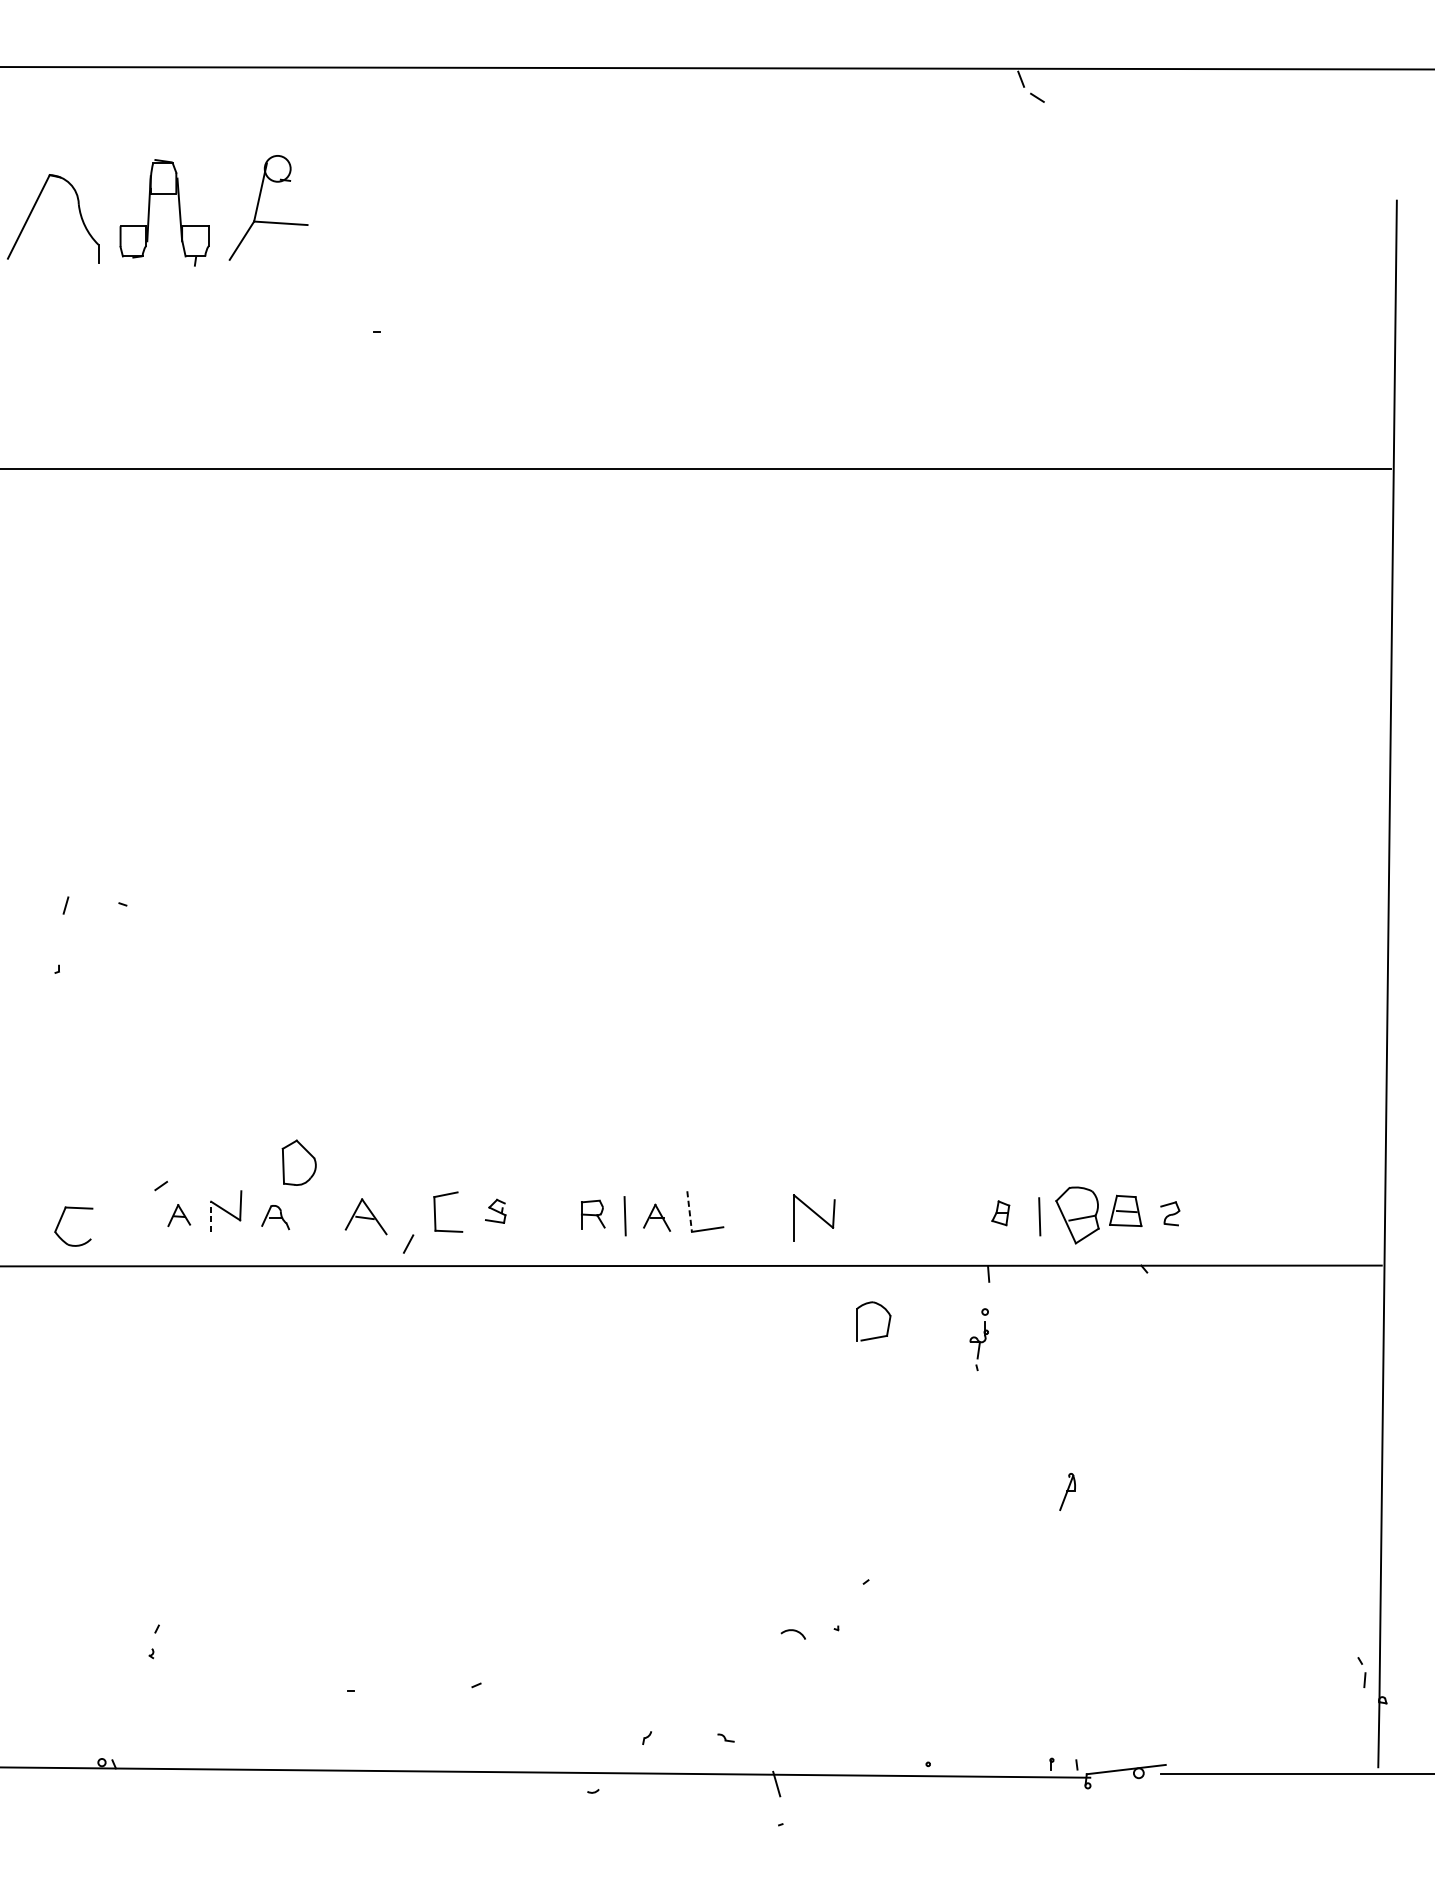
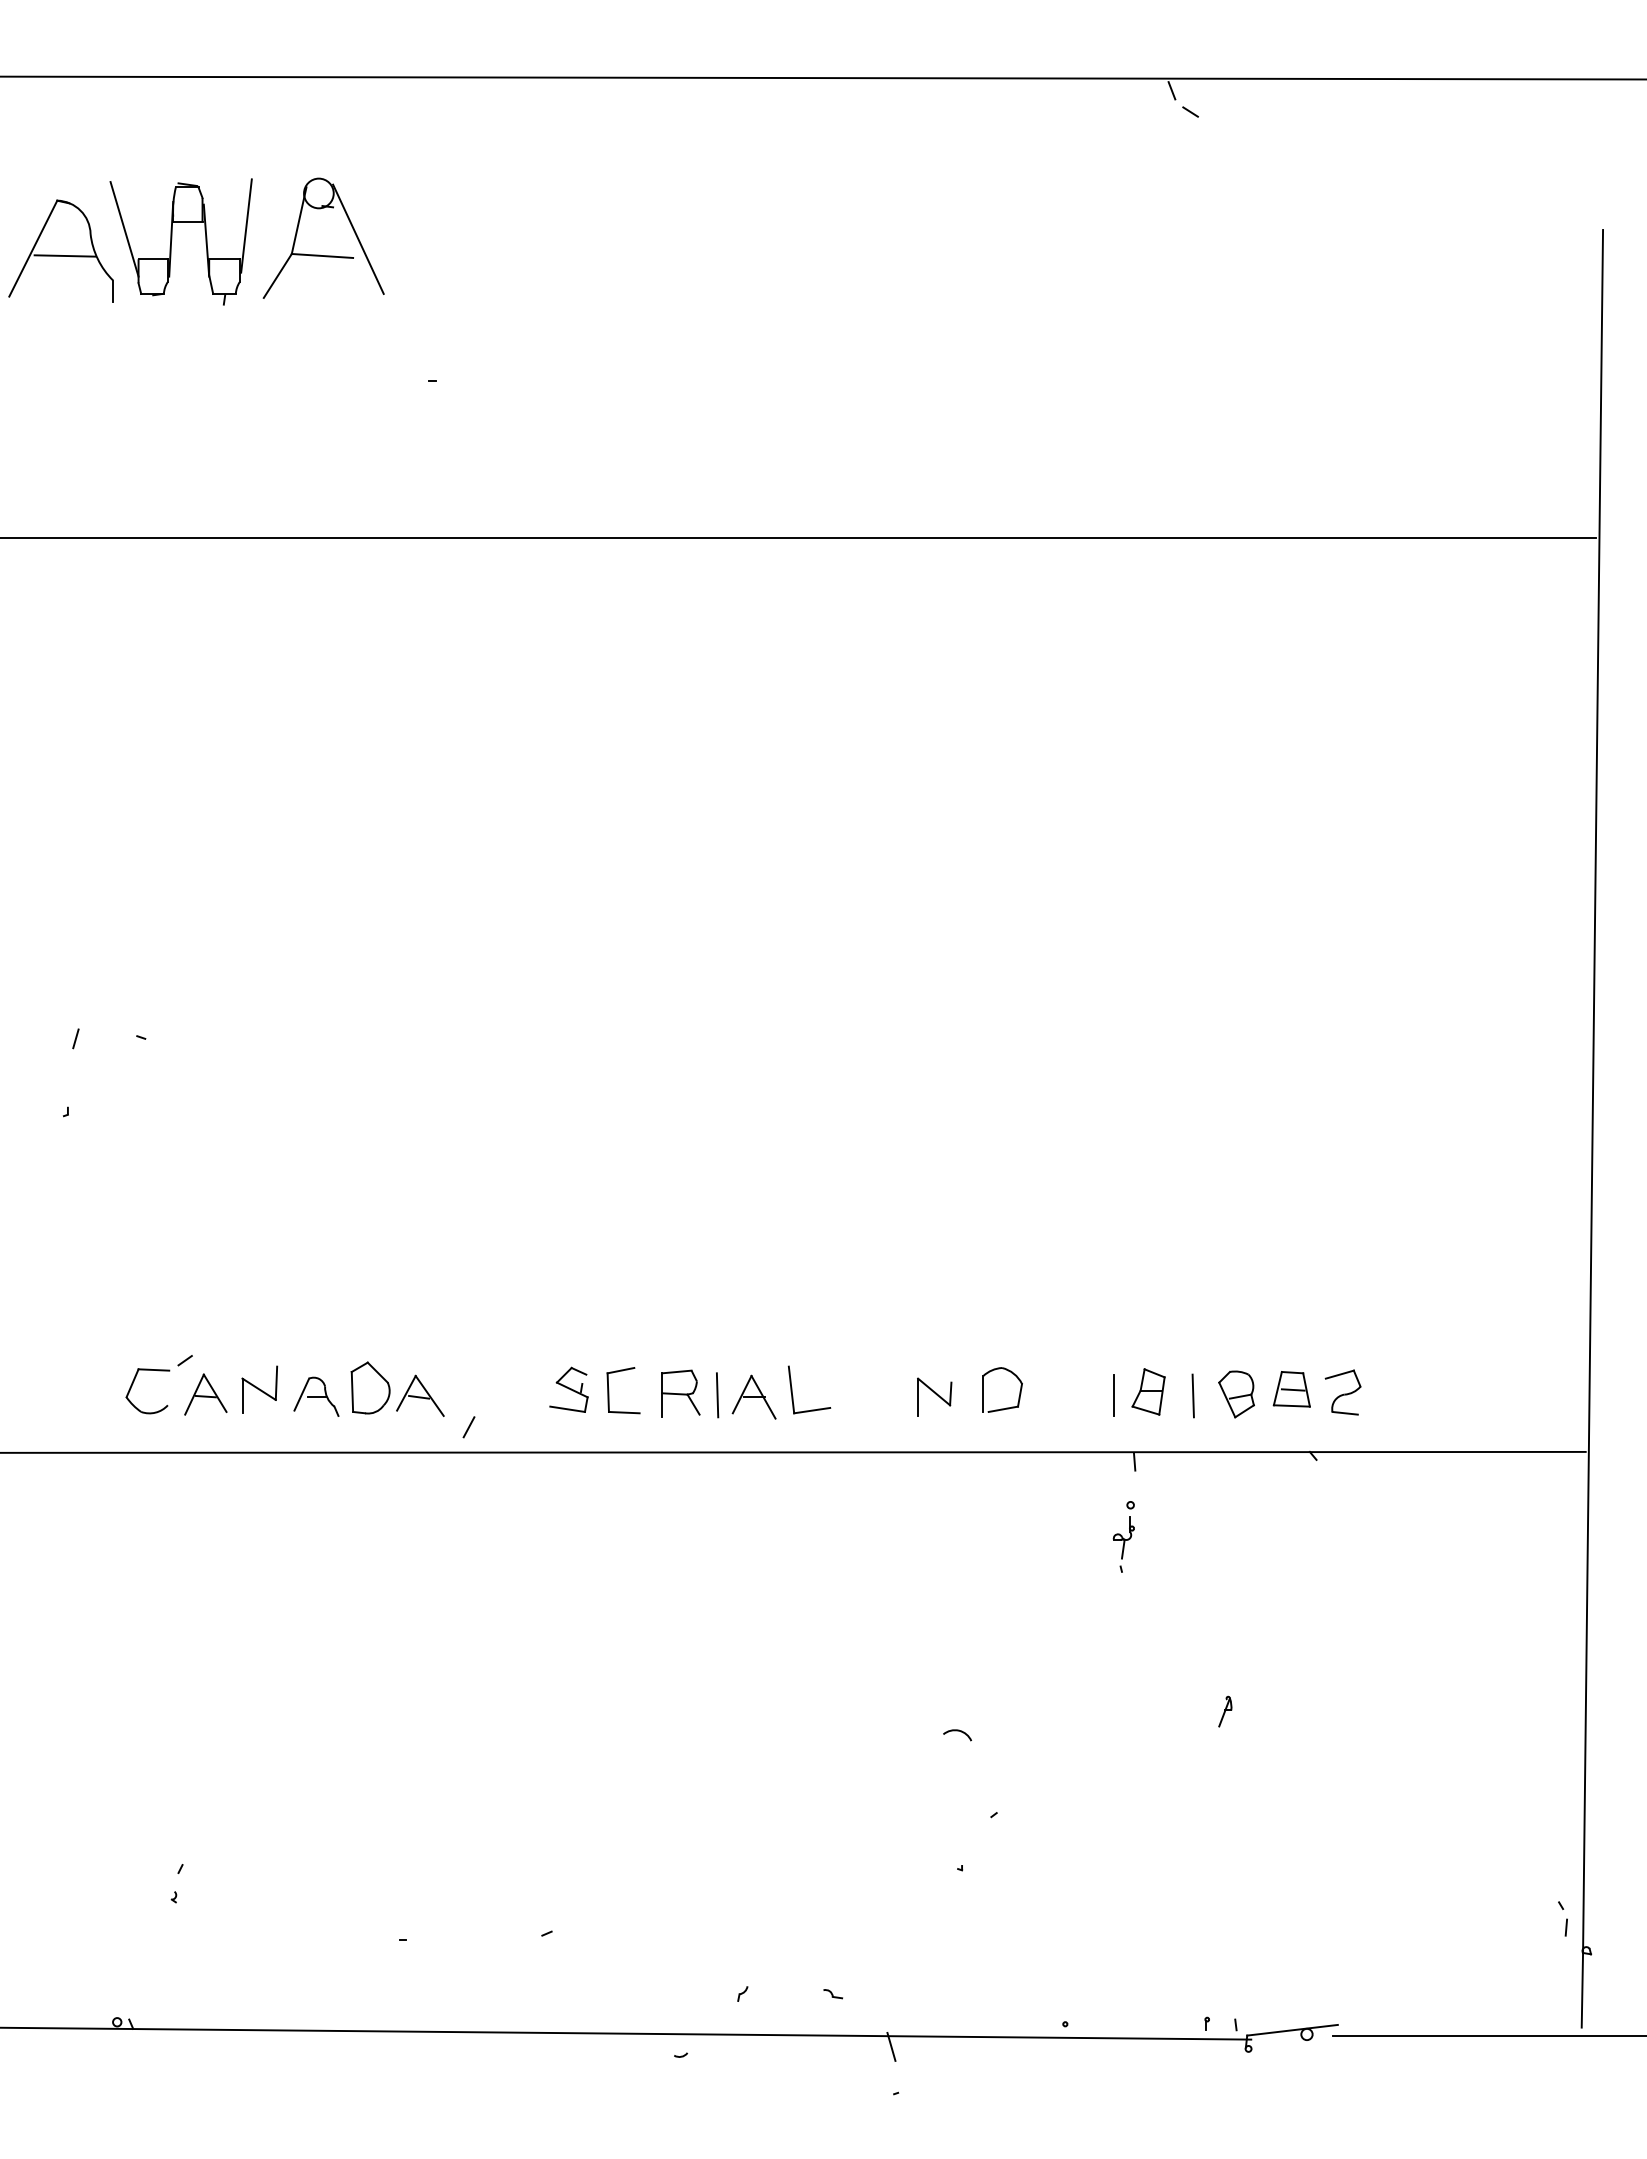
line: (214, 196) -> (246, 225), added
line: (108, 200) -> (124, 229), added
line: (312, 208) -> (358, 238), added
line: (56, 222) -> (64, 255), added
part: (299, 1162) -> (370, 1387), moved
part: (495, 1211) -> (568, 1389), size x1.67
part: (436, 1212) -> (609, 1390), moved
line: (689, 1212) -> (791, 1390), dashed -> solid
part: (1000, 1212) -> (1148, 1391), size x1.67
part: (1169, 1213) -> (1342, 1392), size x1.67
part: (592, 1214) -> (680, 1393), size x1.43
part: (178, 1215) -> (205, 1394), size x1.67
line: (970, 1215) -> (1113, 1394), added
part: (1077, 1215) -> (1236, 1394), size x0.71
line: (211, 1216) -> (242, 1395), dashed -> solid
part: (275, 1217) -> (316, 1396), size x1.43
part: (656, 1217) -> (753, 1396), size x1.43
part: (814, 1217) -> (934, 1396), size x0.71
part: (61, 1220) -> (133, 1384), moved
part: (888, 1322) -> (1019, 1391), moved
part: (1067, 1491) -> (1225, 1711), size x0.71
arc: (793, 1631) -> (957, 1731), moved

